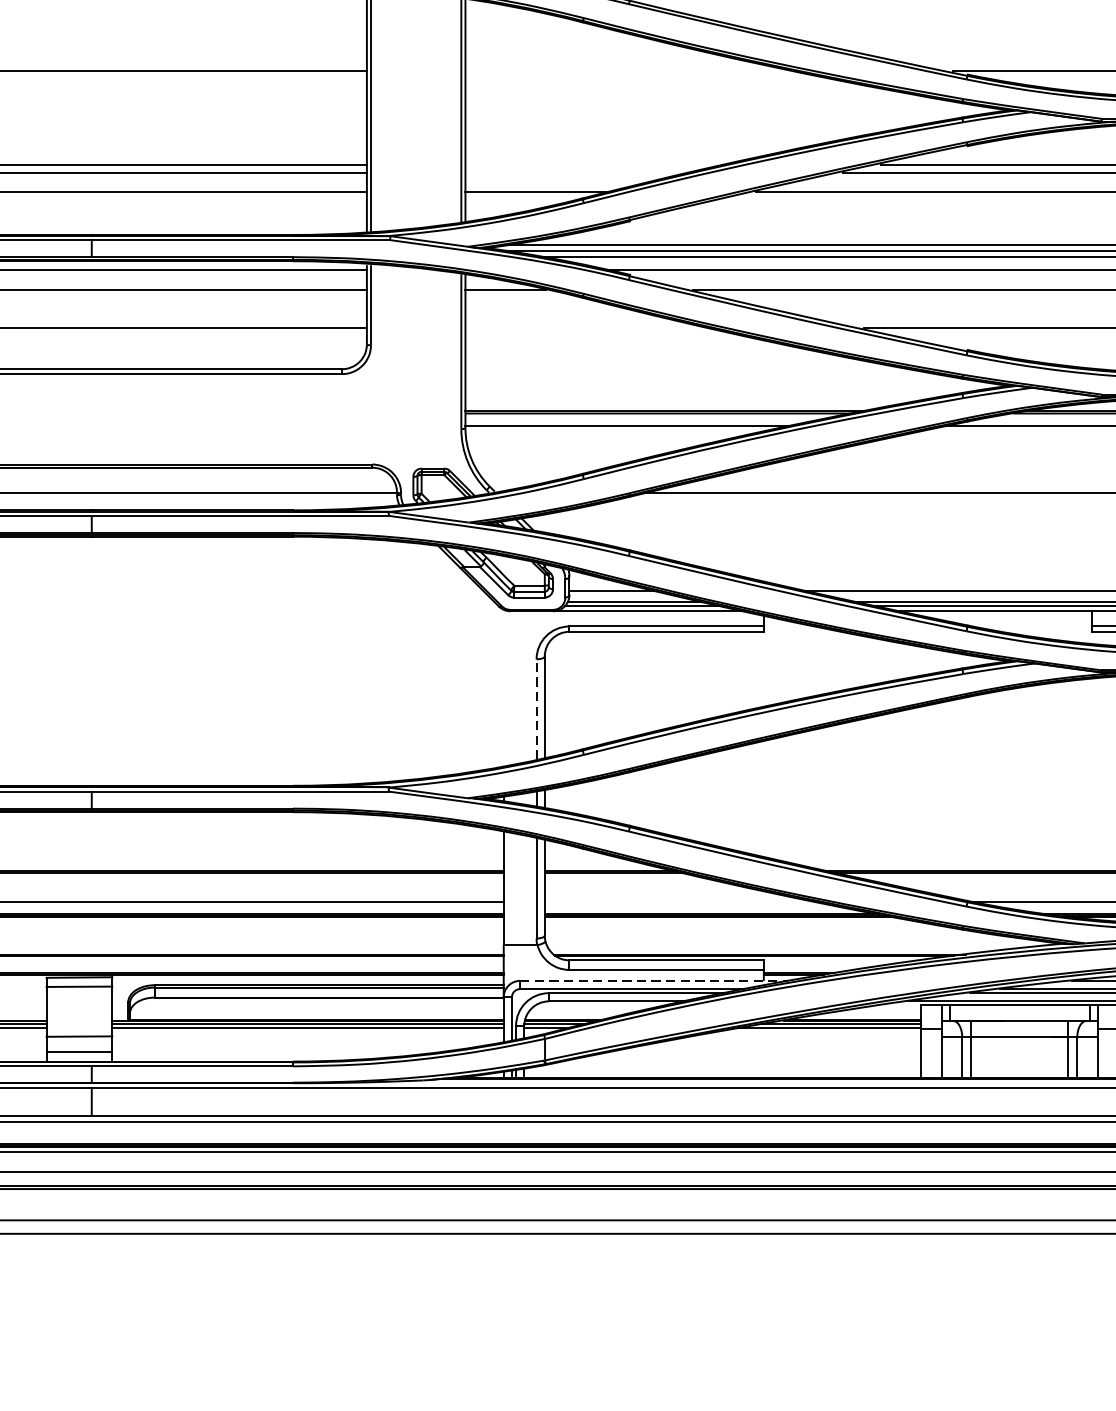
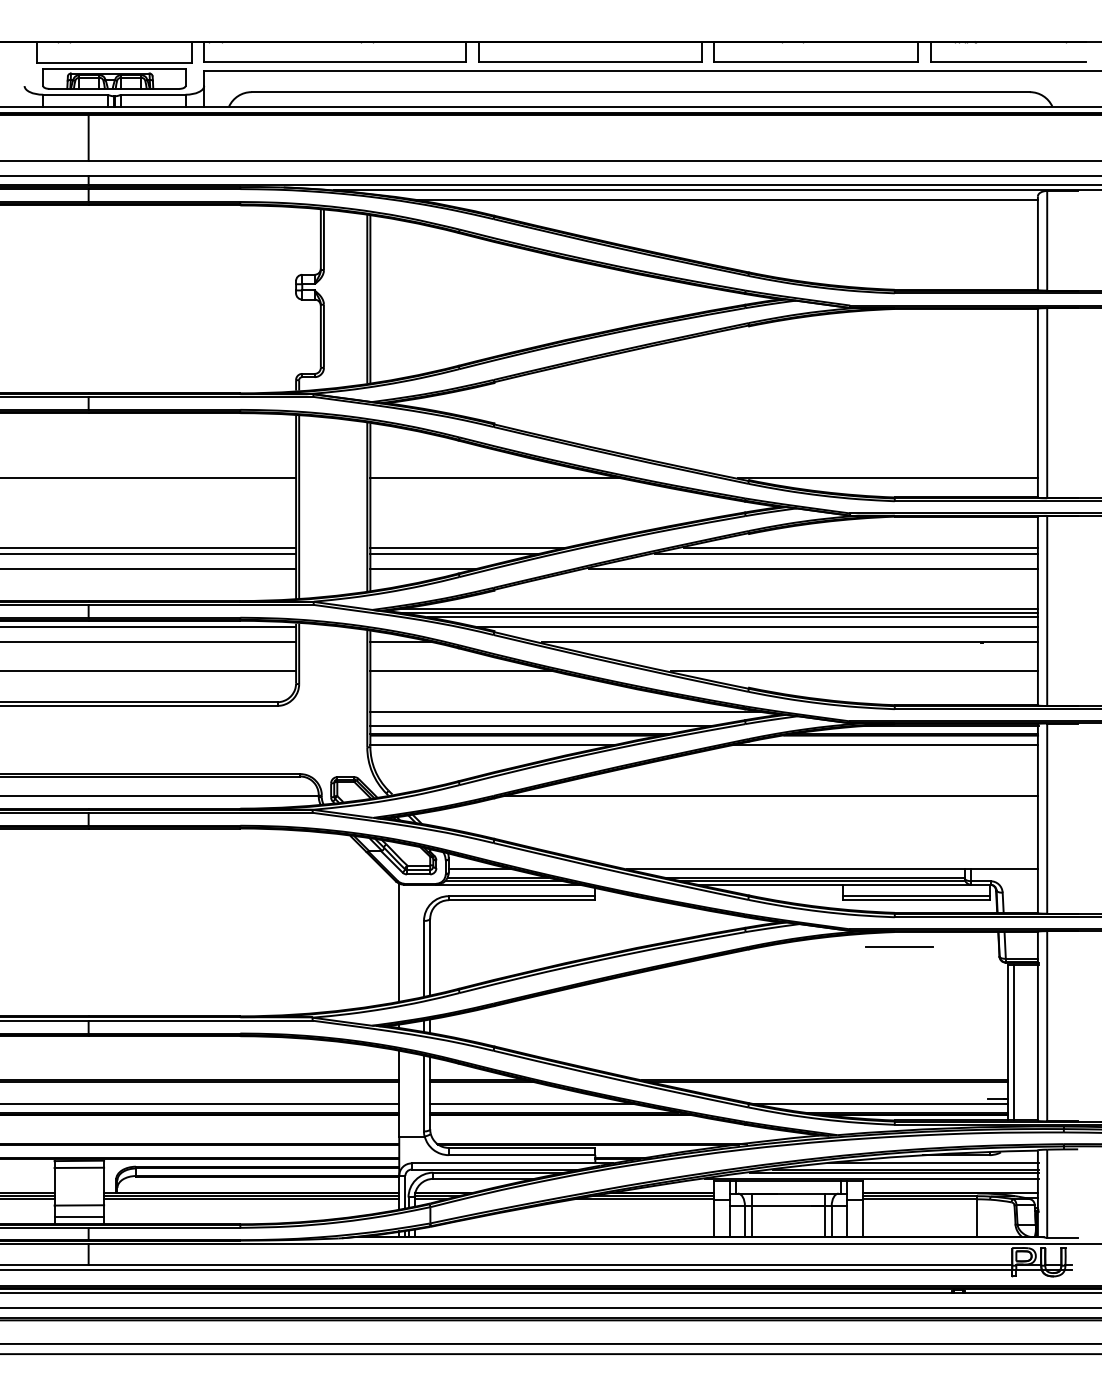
line: (631, 71) -> (495, 477), added
line: (595, 163) -> (468, 547), added
line: (577, 173) -> (454, 554), added
line: (587, 328) -> (462, 671), added
line: (722, 381) -> (564, 711), added
line: (692, 401) -> (541, 726), added
line: (504, 687) -> (399, 942), added
line: (537, 709) -> (424, 958), dashed -> solid
line: (679, 901) -> (531, 1103), added
line: (653, 980) -> (512, 1163), dashed -> solid

